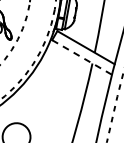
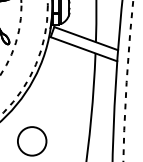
line: (82, 57) -> (84, 49), dashed -> solid

